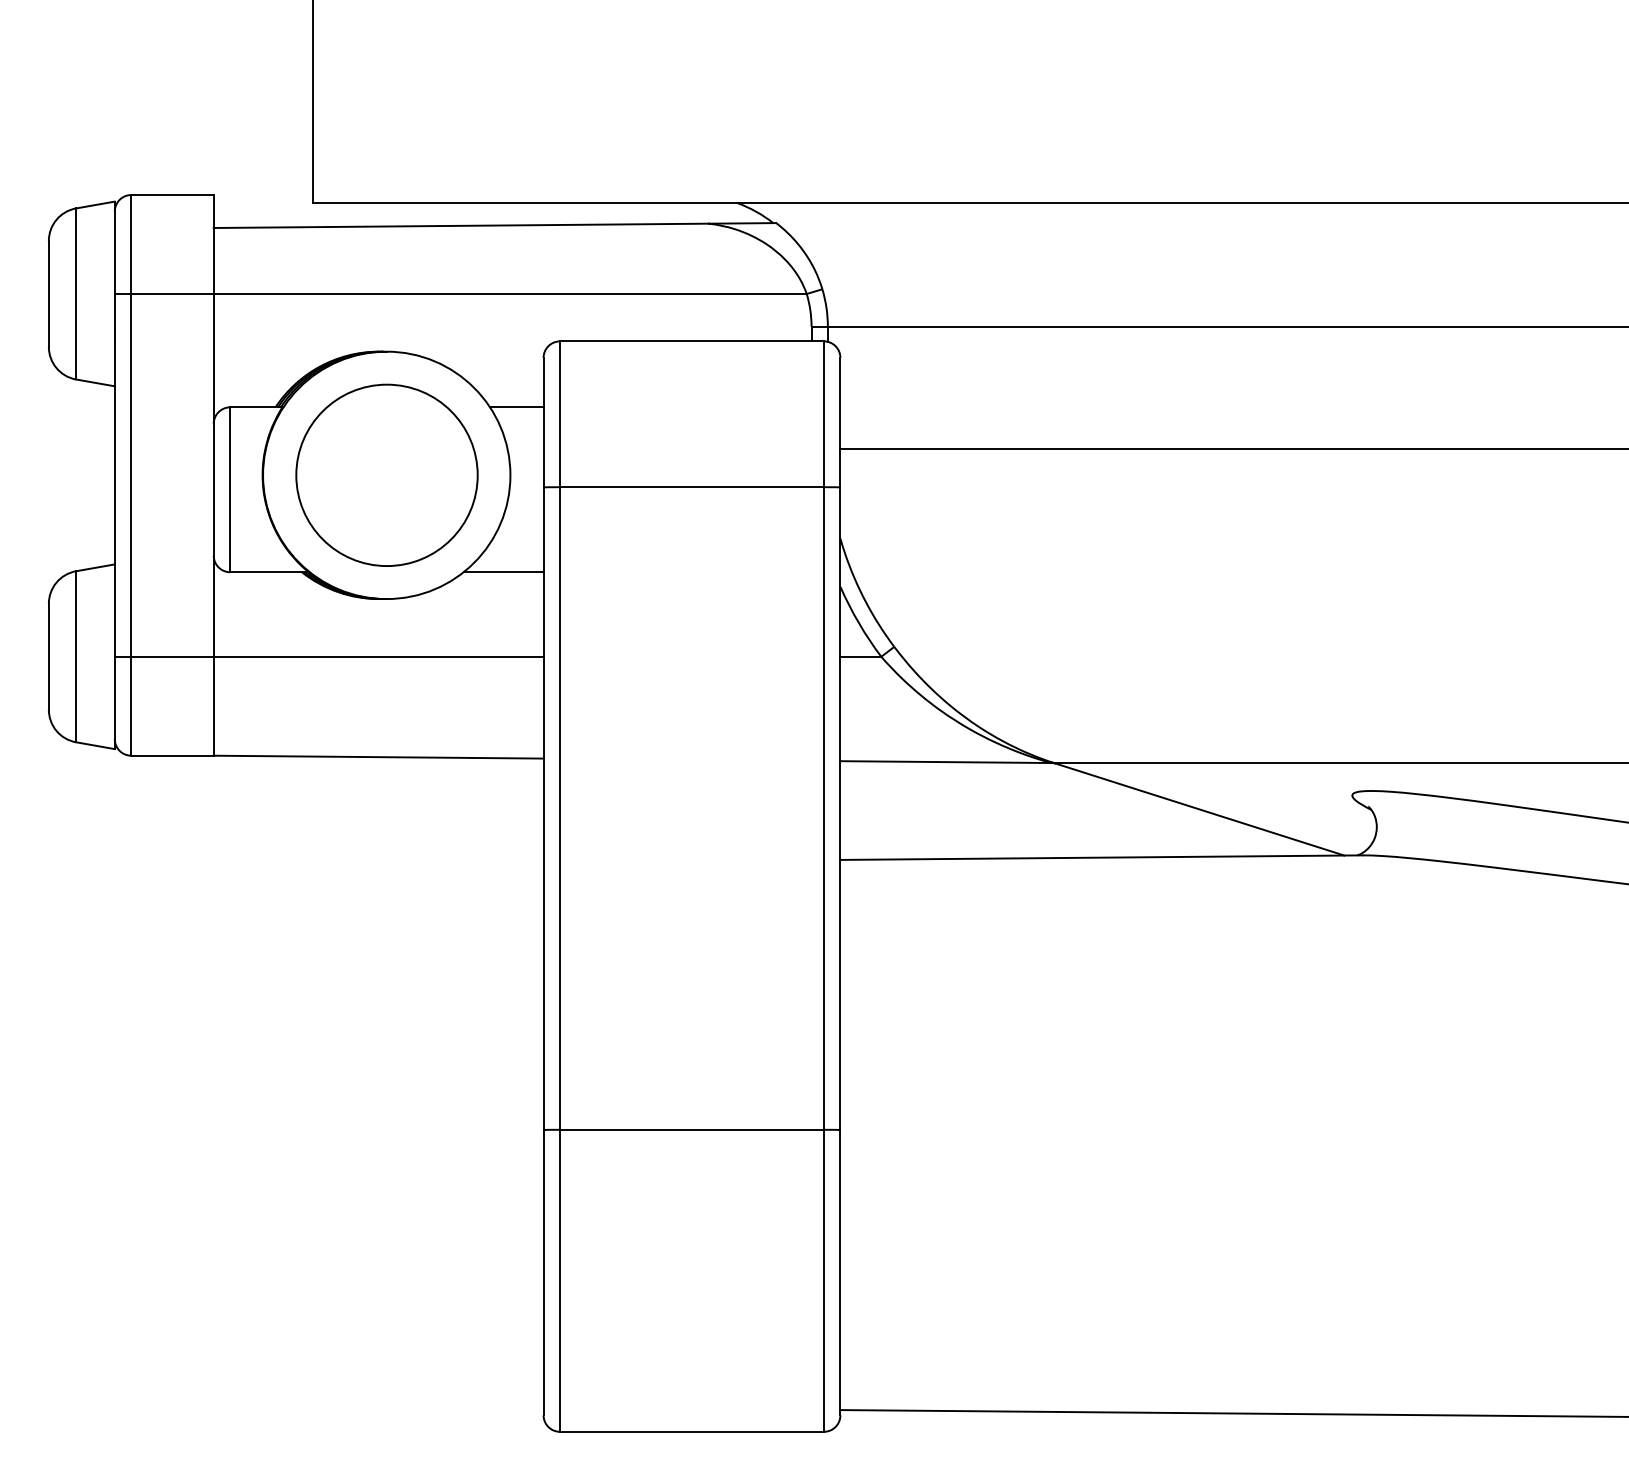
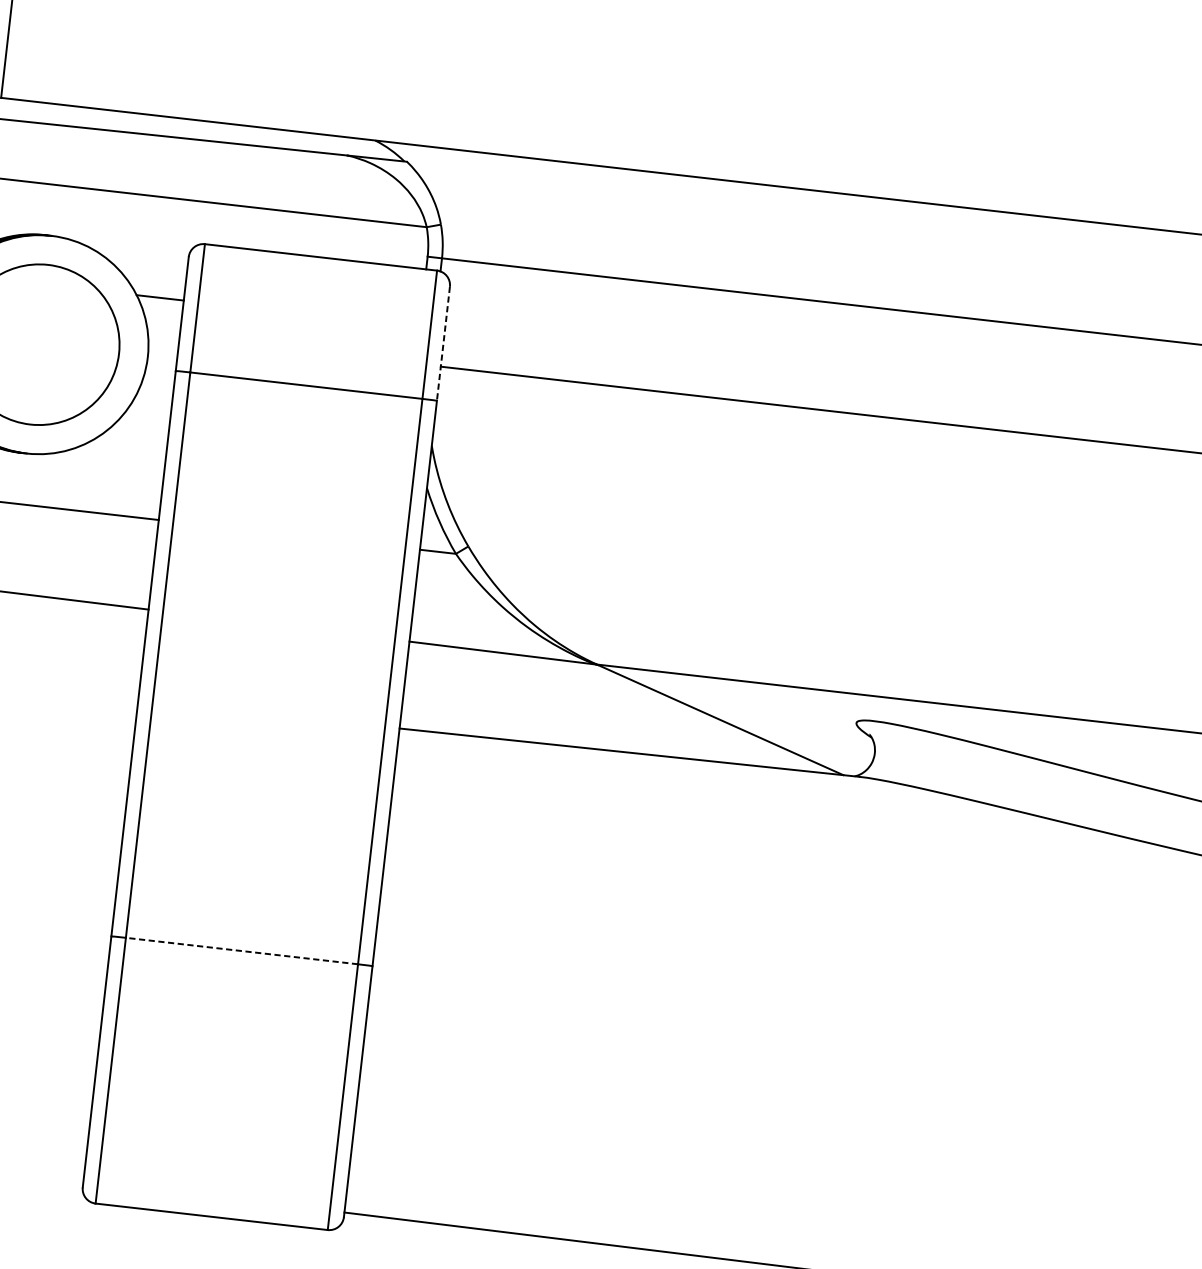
line: (840, 422) -> (443, 343), solid -> dashed
line: (503, 572) -> (132, 441), removed
line: (691, 1129) -> (241, 950), solid -> dashed

